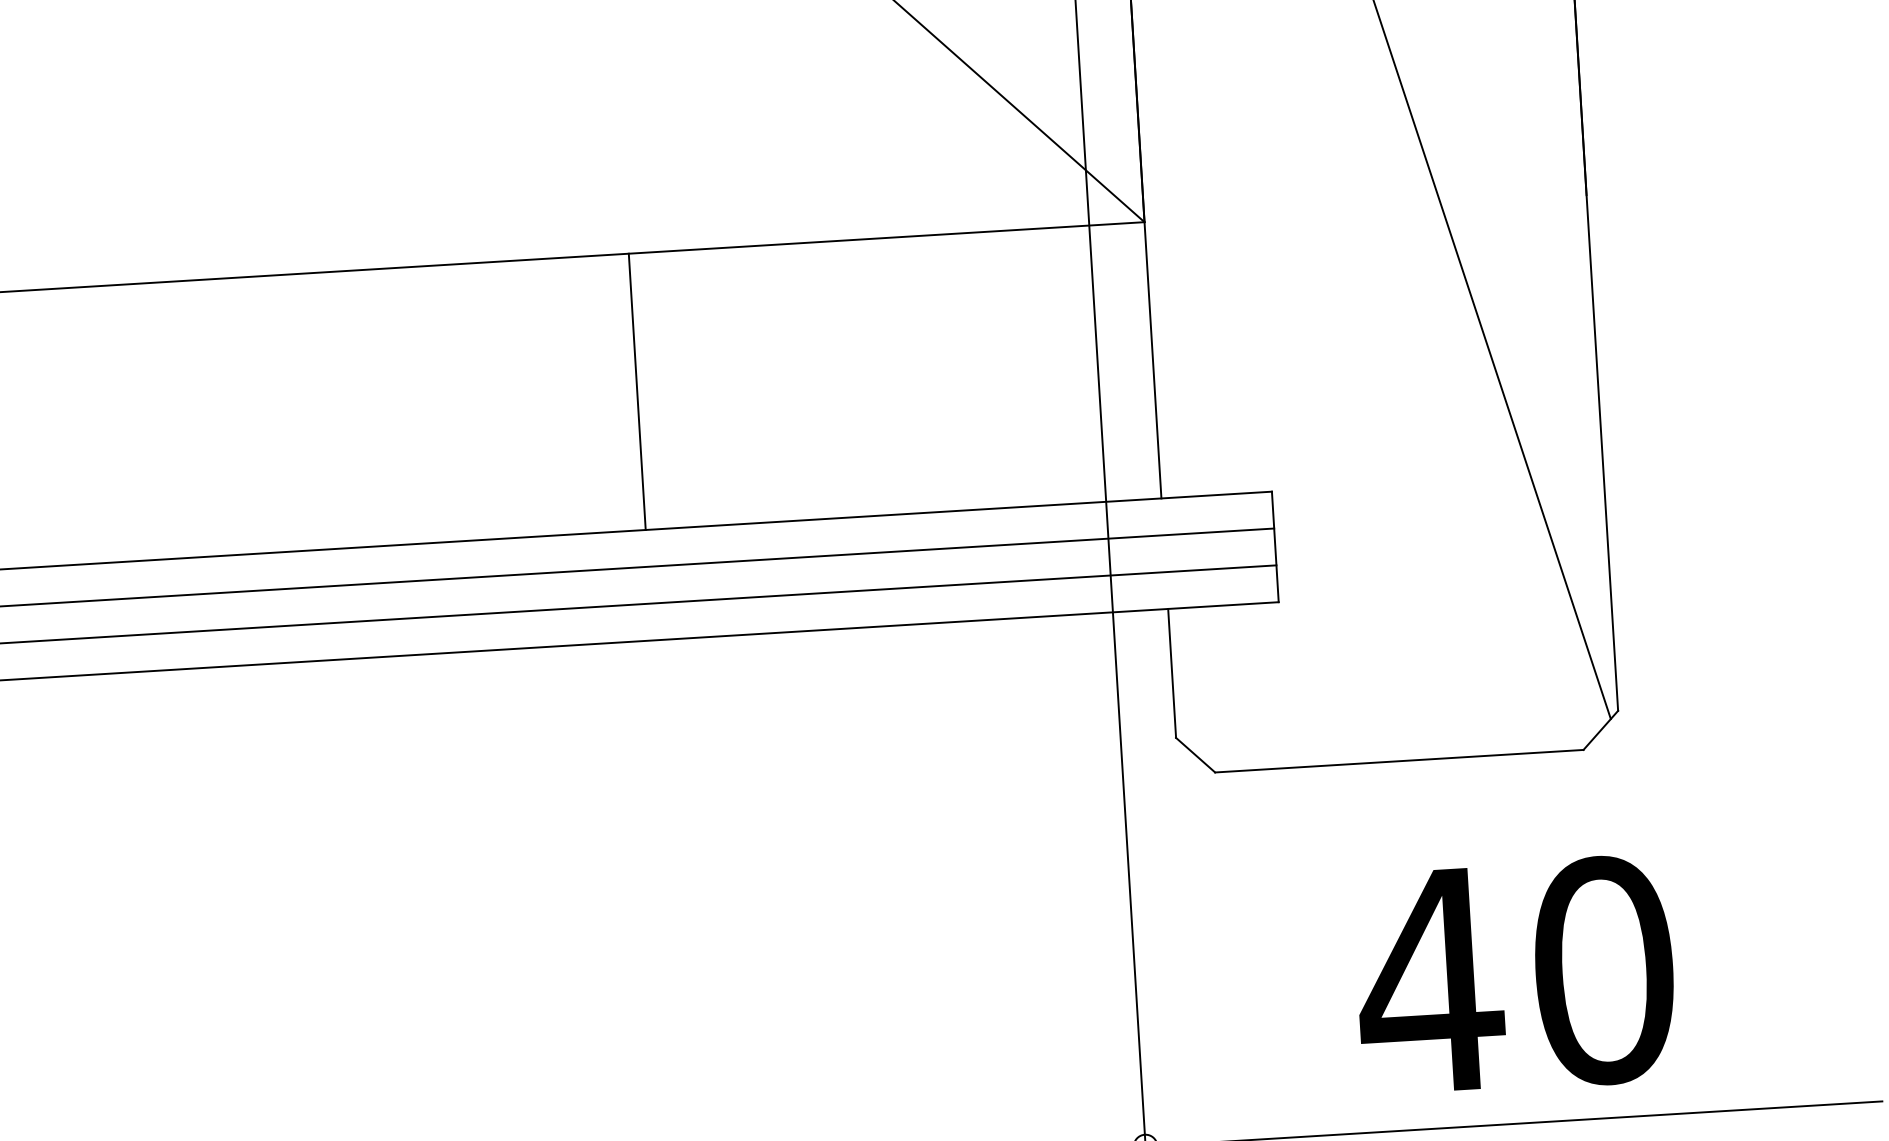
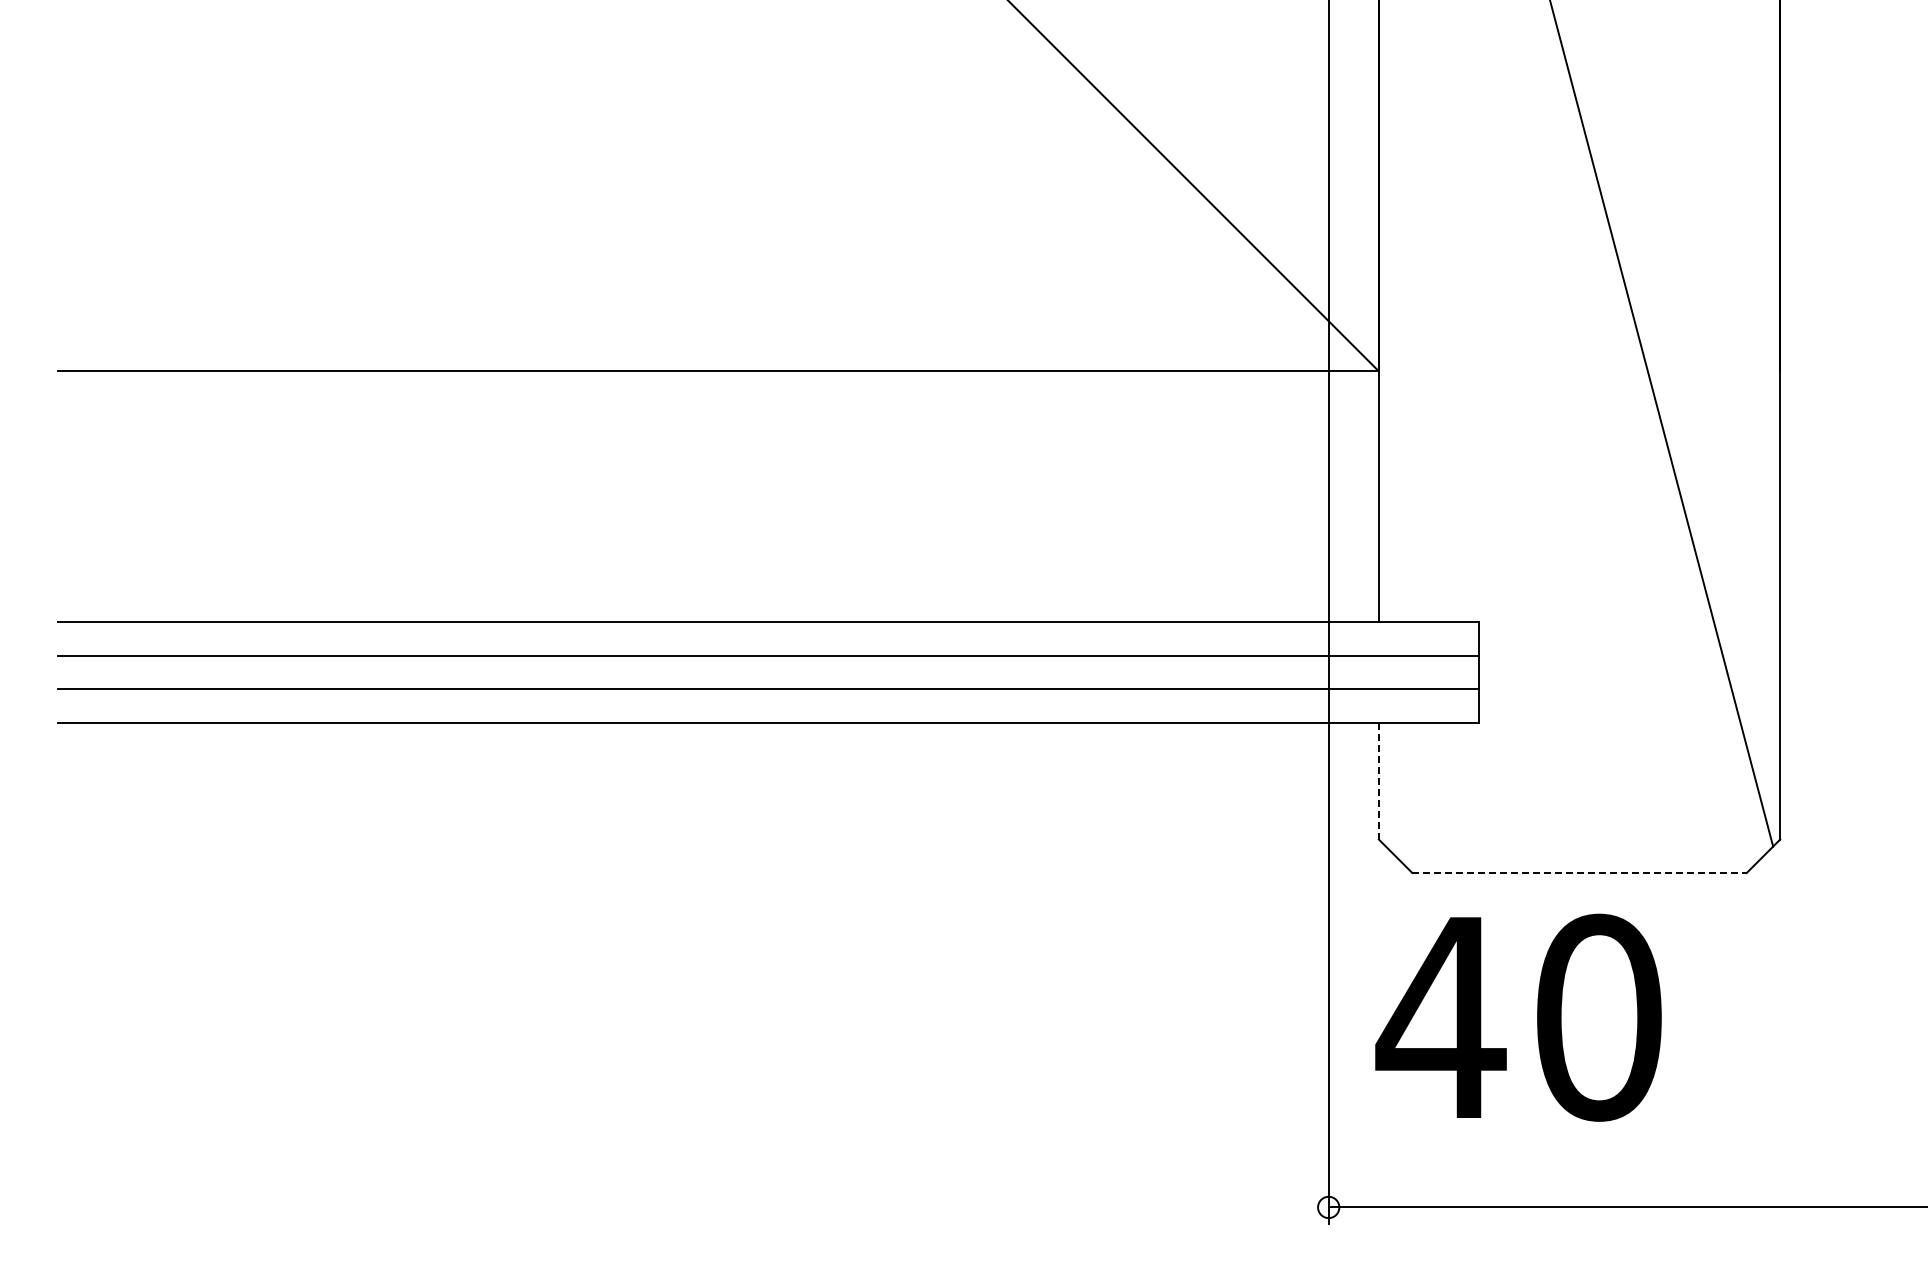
line: (637, 391) -> (910, 496), removed
line: (1171, 673) -> (1378, 781), solid -> dashed
line: (1400, 761) -> (1580, 873), solid -> dashed
text: (1515, 975) -> (1518, 1017), moved

